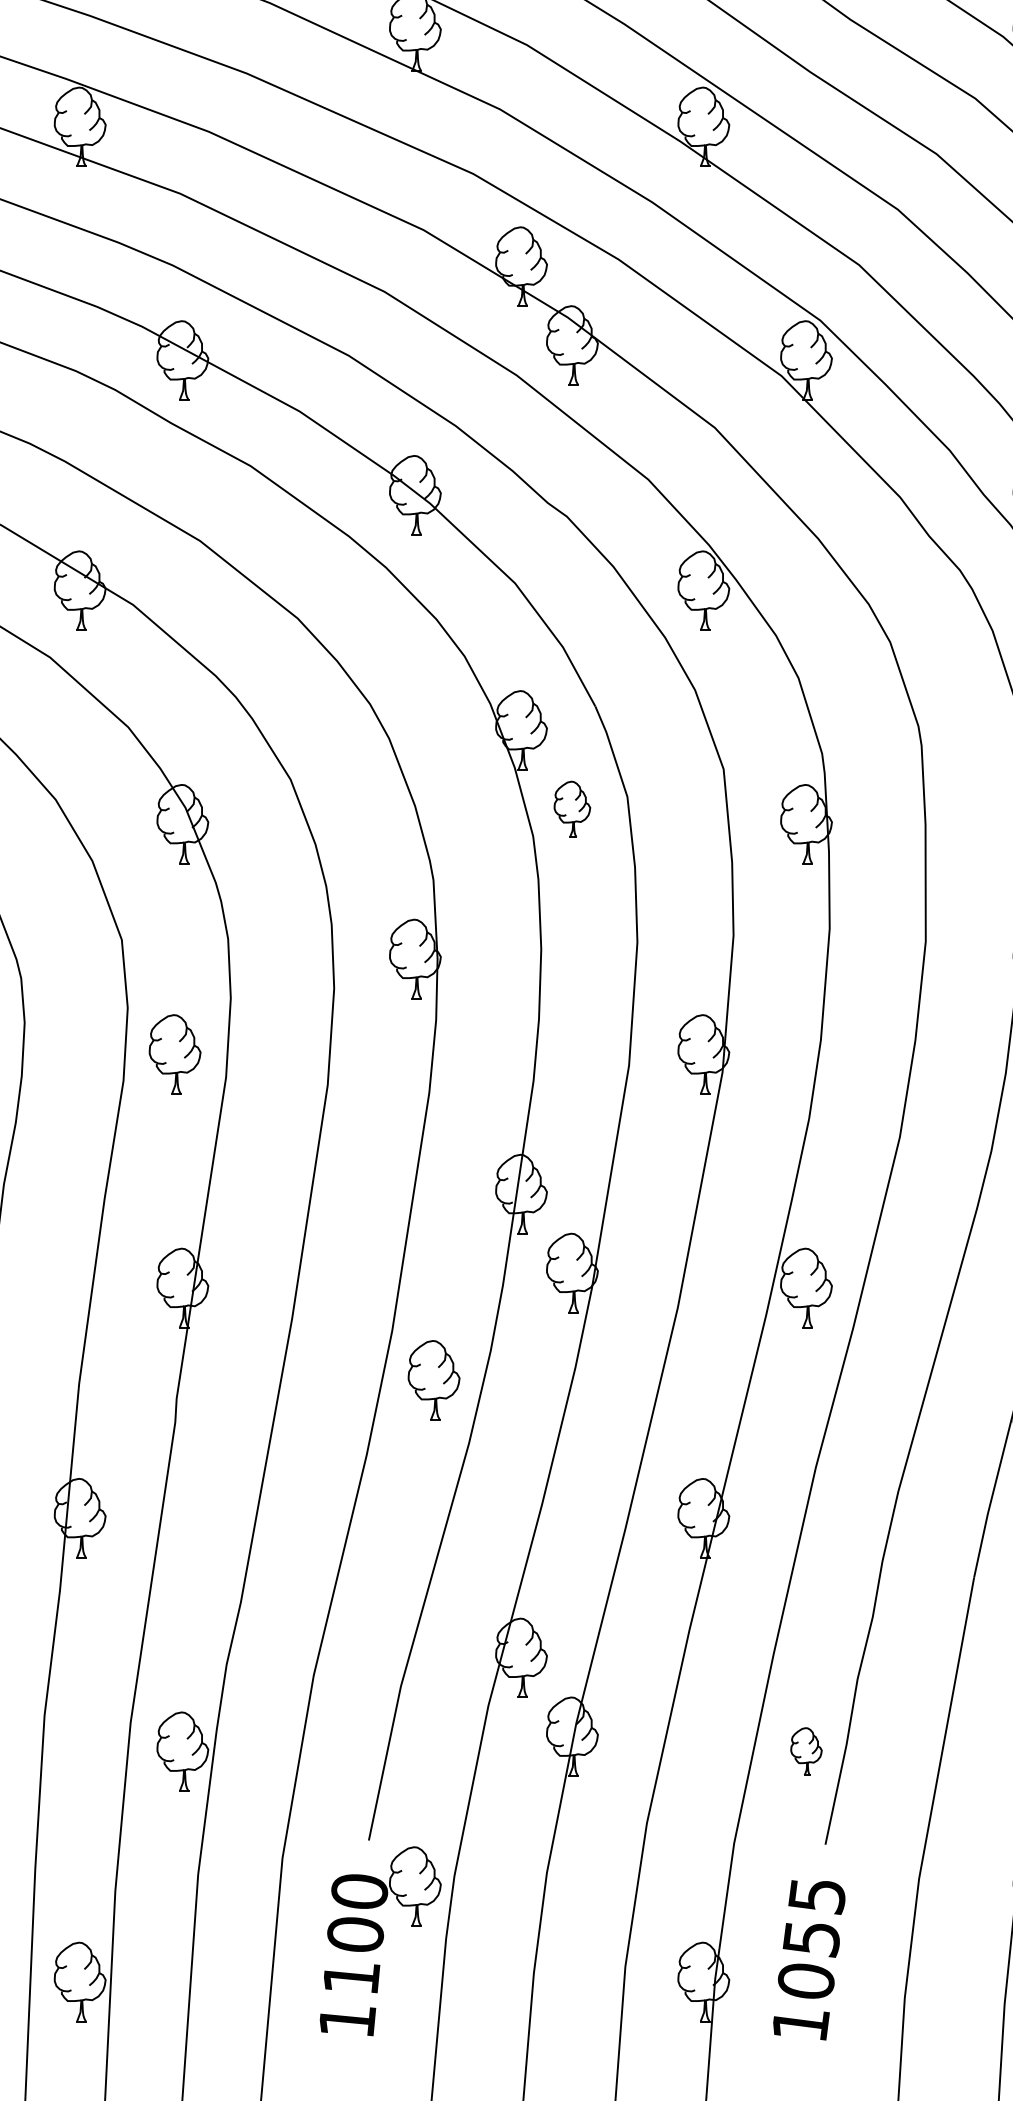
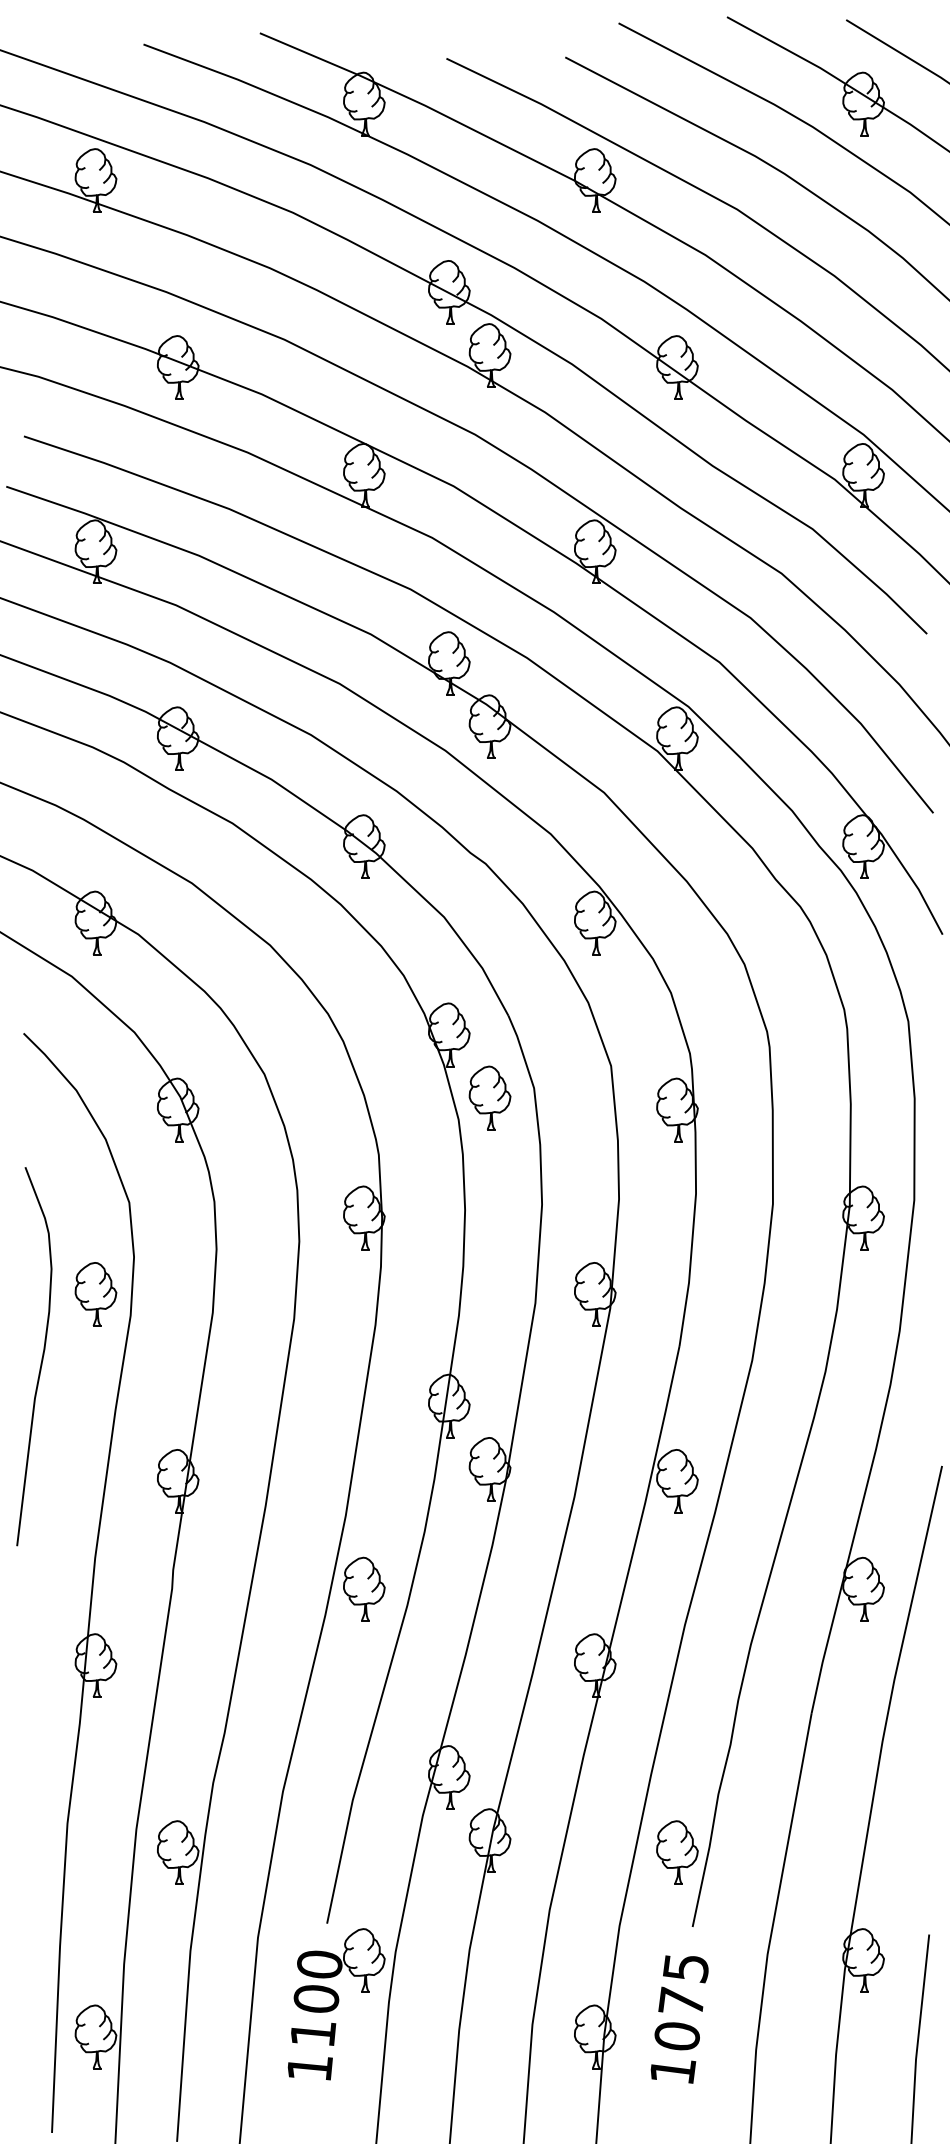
part: (571, 808) -> (489, 1097), size x1.43
part: (174, 1054) -> (95, 1294), moved
part: (434, 1379) -> (364, 1588), moved
part: (806, 1751) -> (677, 1852), size x1.67
text: (811, 1937) -> (681, 2001), 1055 -> 1075

